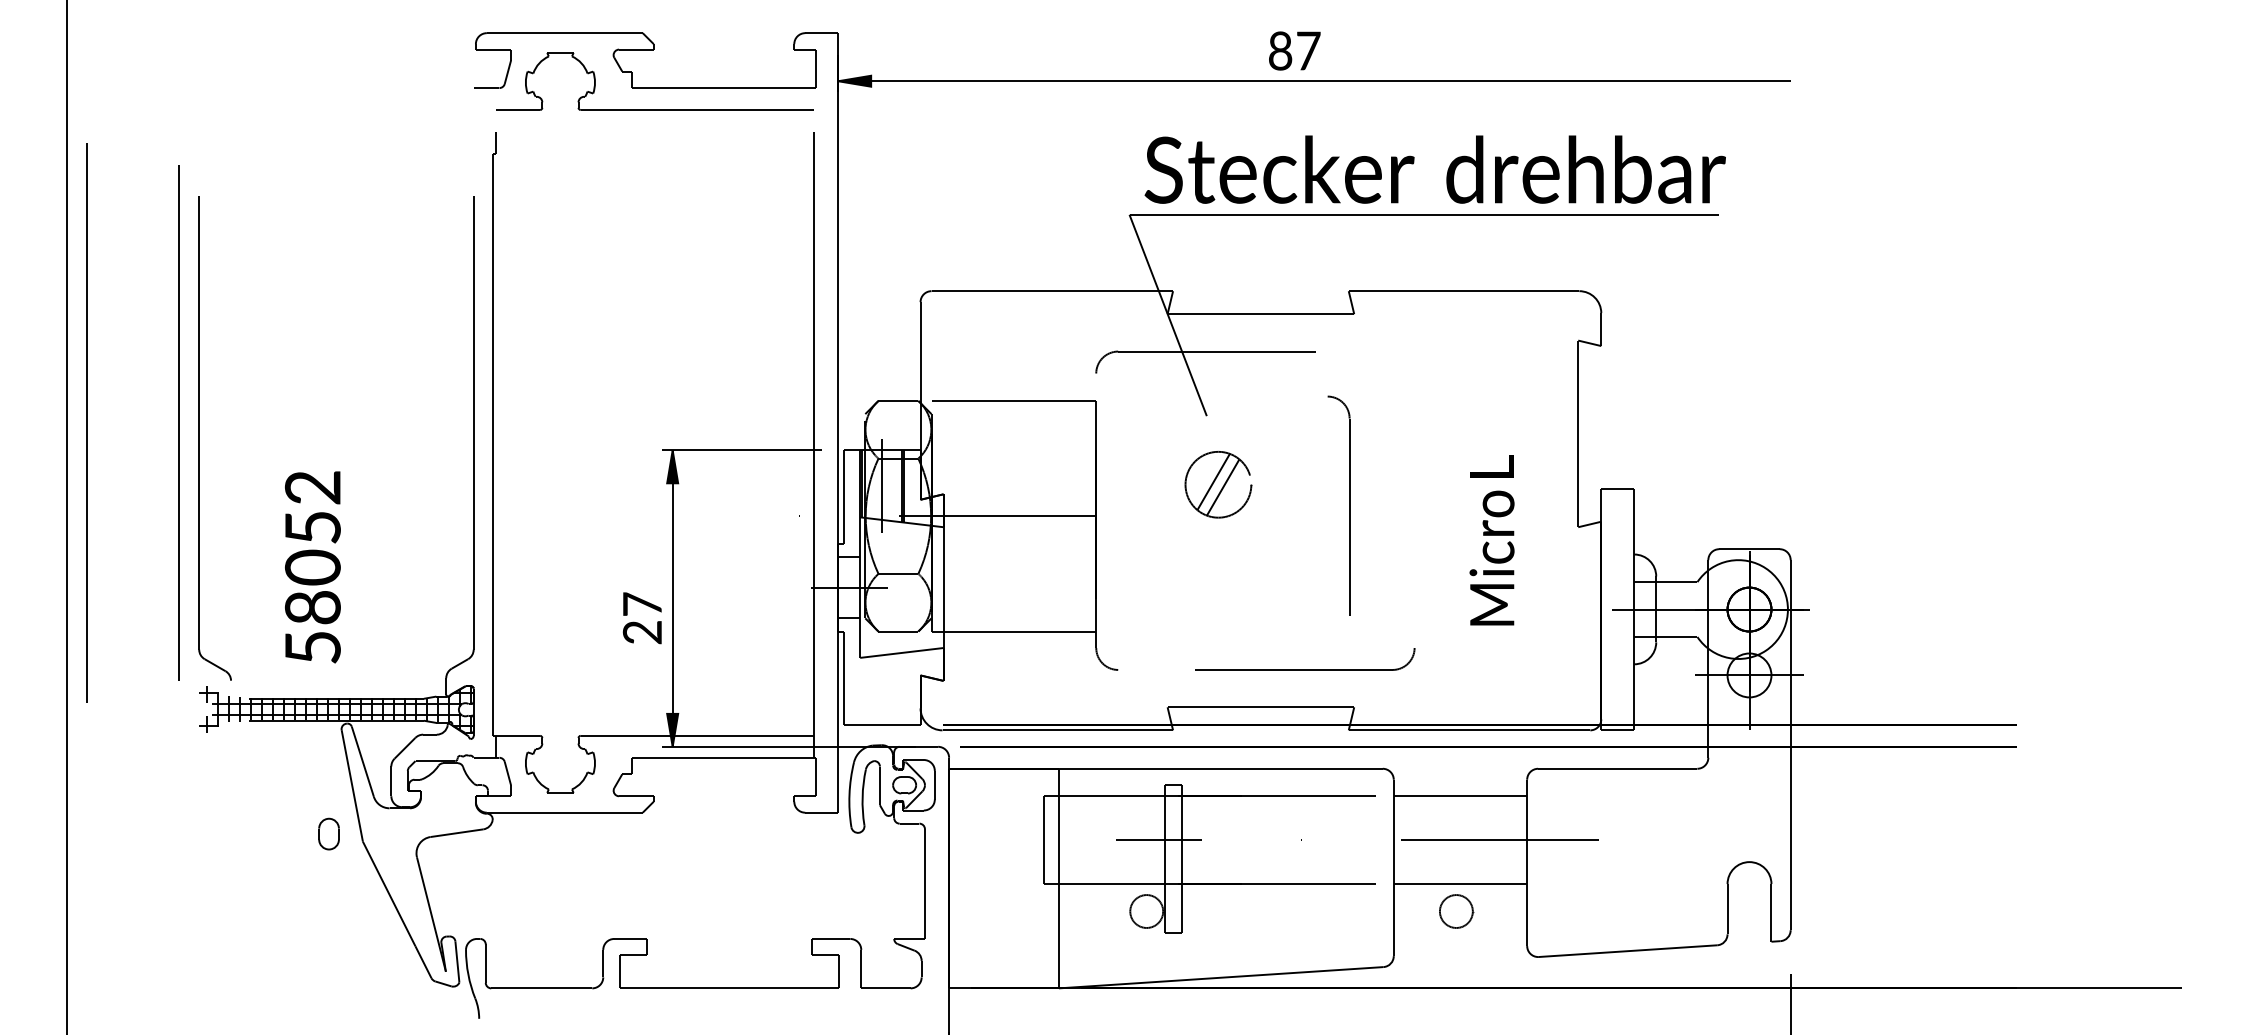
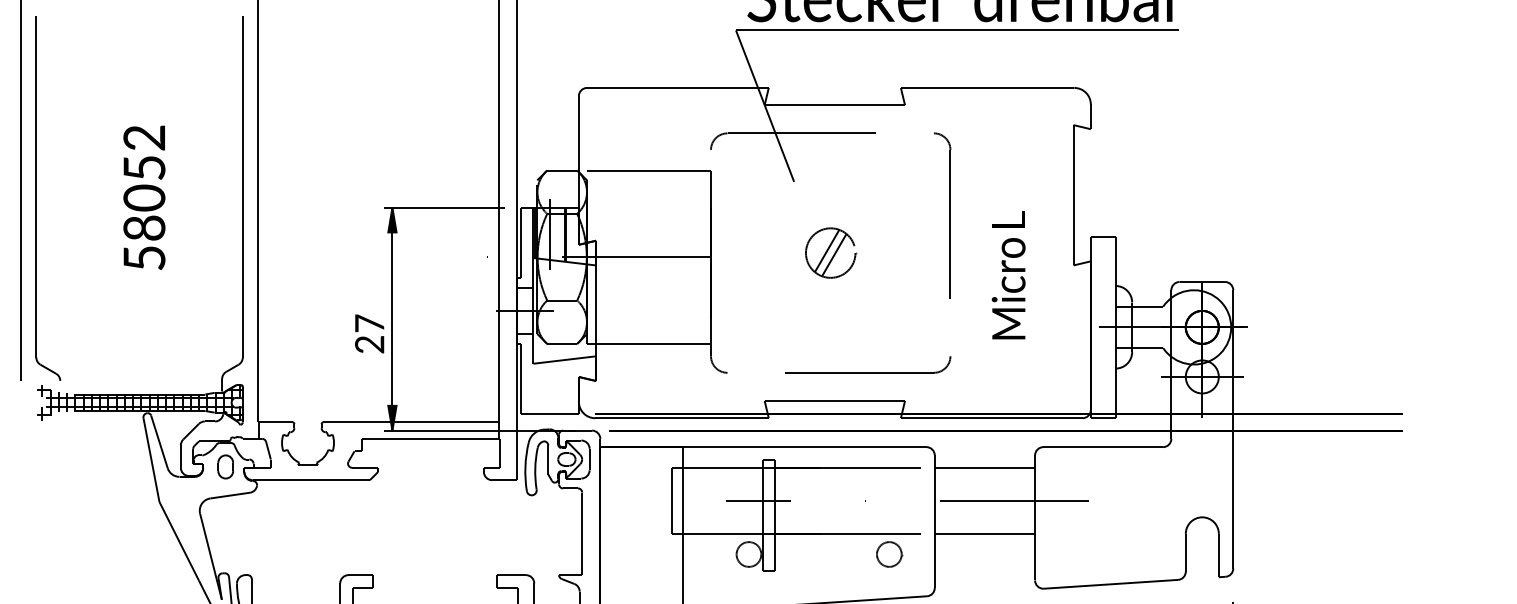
part: (1218, 484) -> (830, 252), moved
part: (1349, 505) -> (950, 215), moved
text: (312, 567) -> (144, 197), moved
part: (328, 833) -> (225, 466), moved
part: (1456, 911) -> (889, 554), moved

